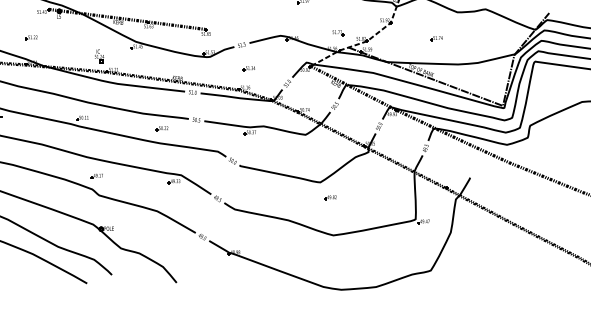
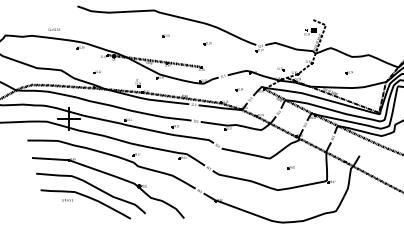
part: (434, 38) -> (348, 72), moved
part: (247, 68) -> (238, 89), moved
part: (329, 197) -> (290, 167), moved

